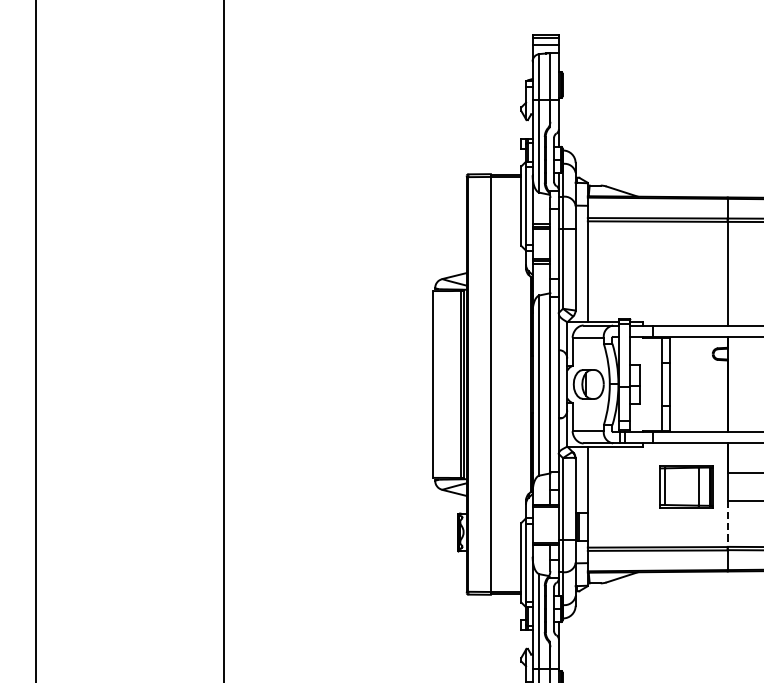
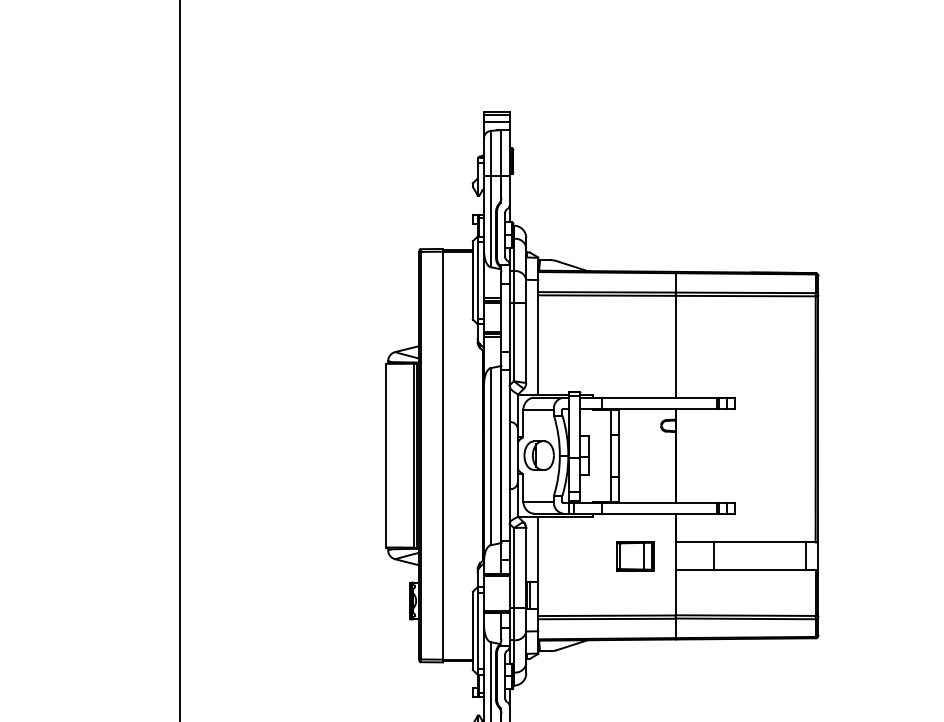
part: (686, 487) -> (635, 556), size x0.71
line: (727, 523) -> (675, 592), dashed -> solid

